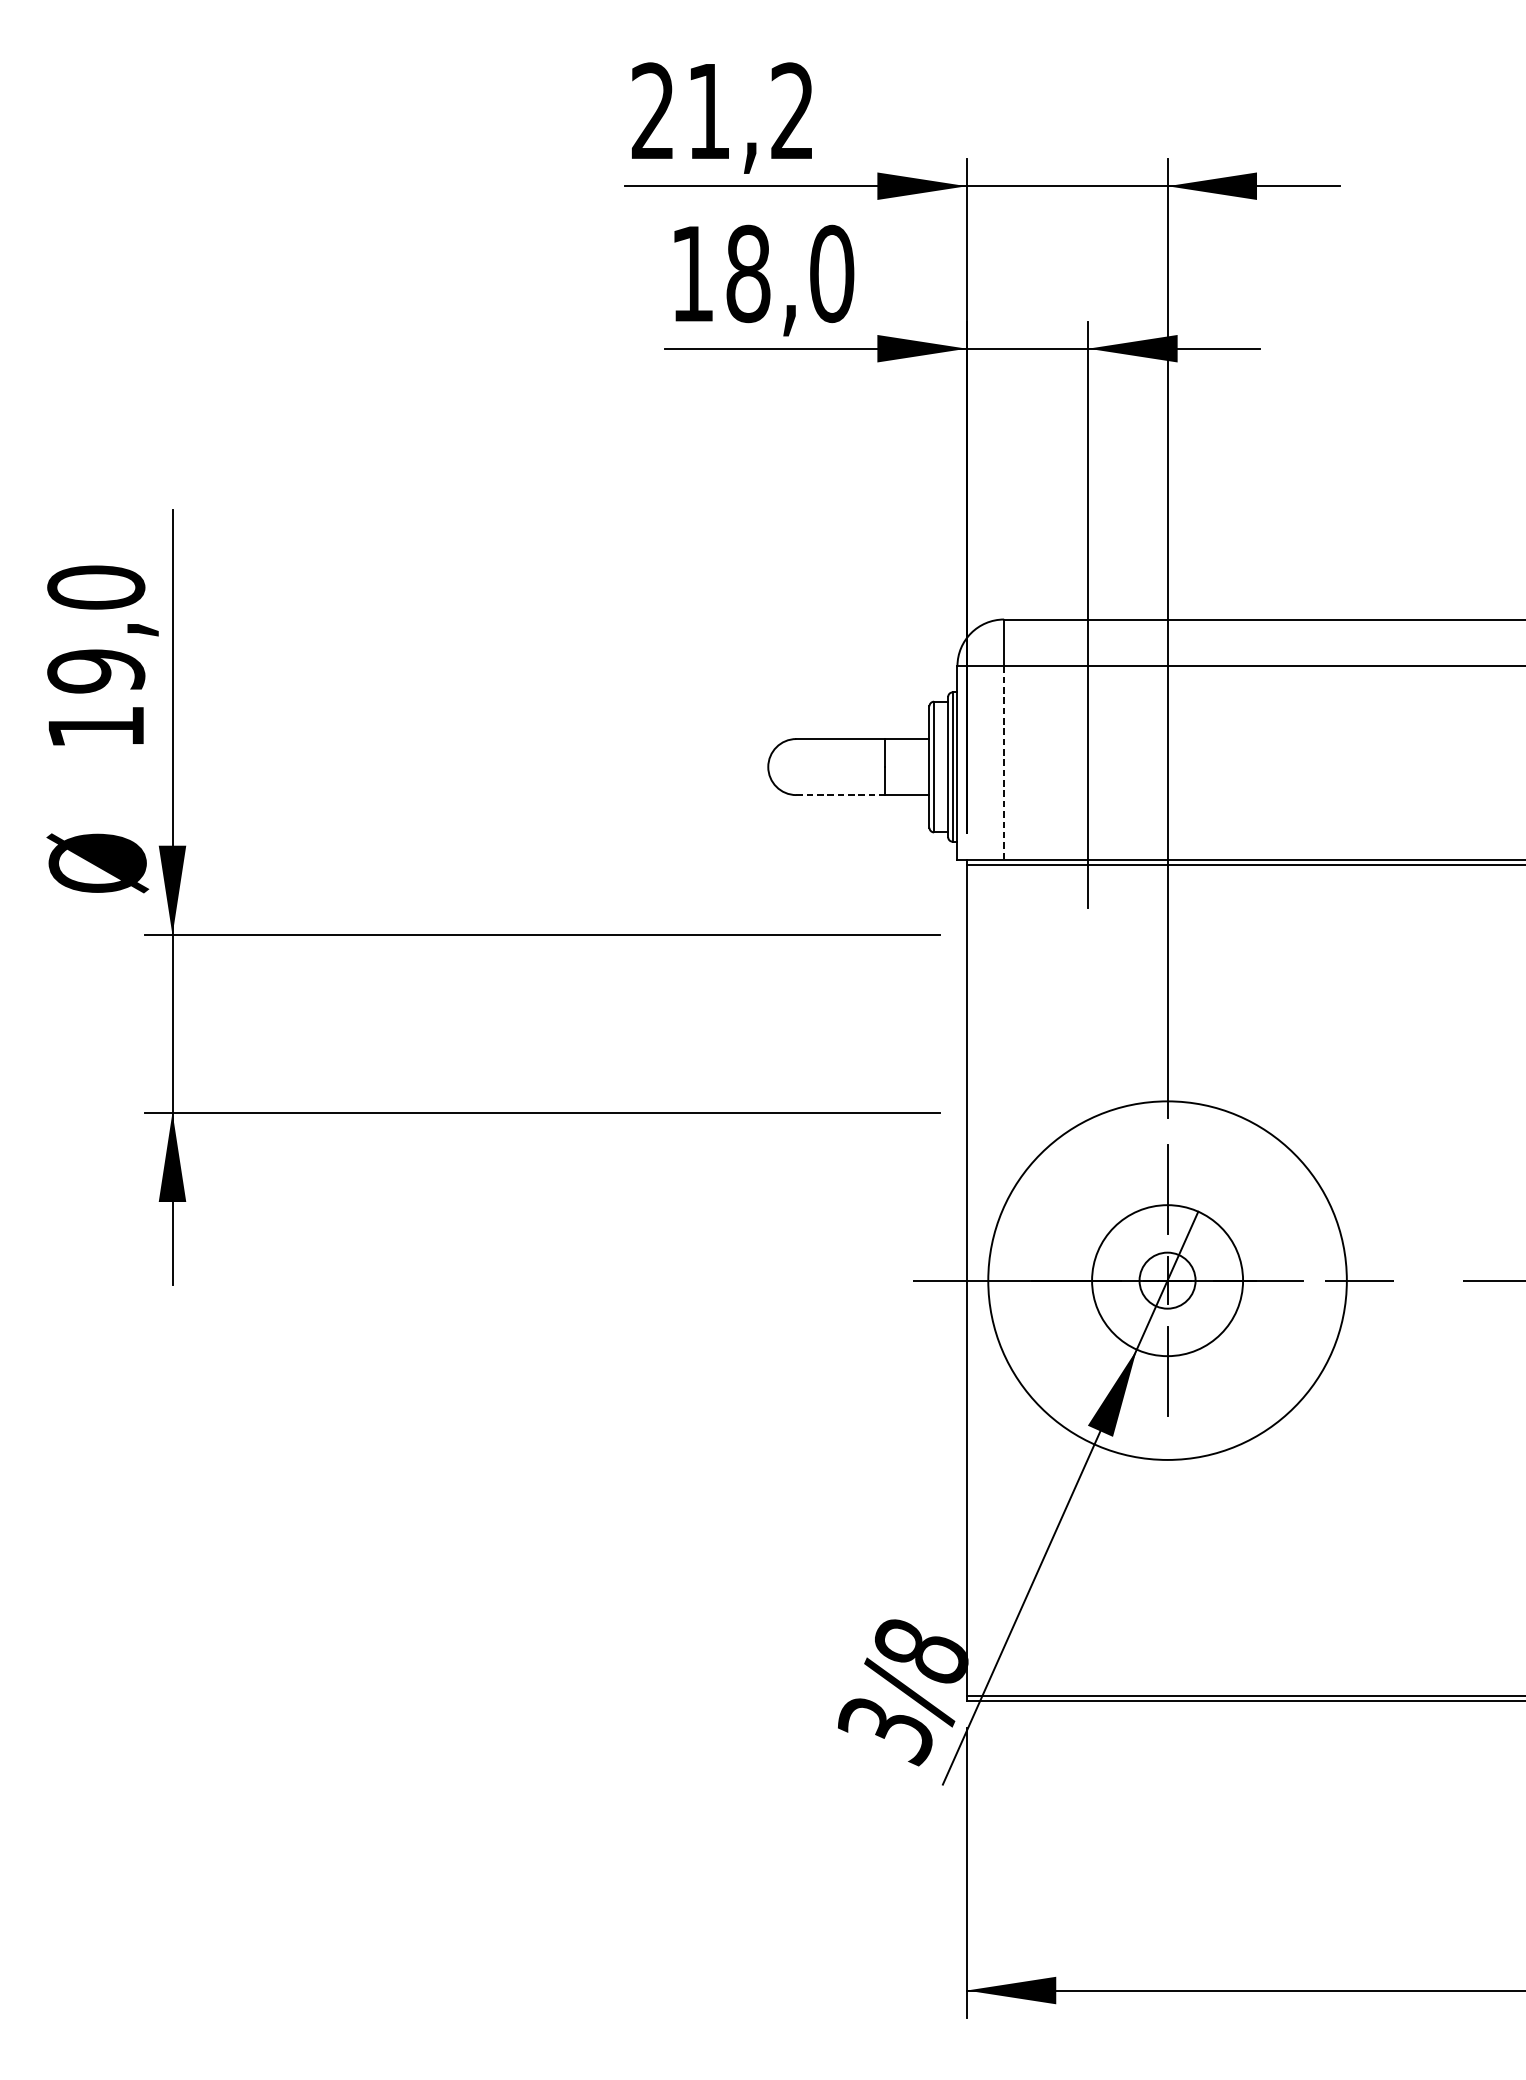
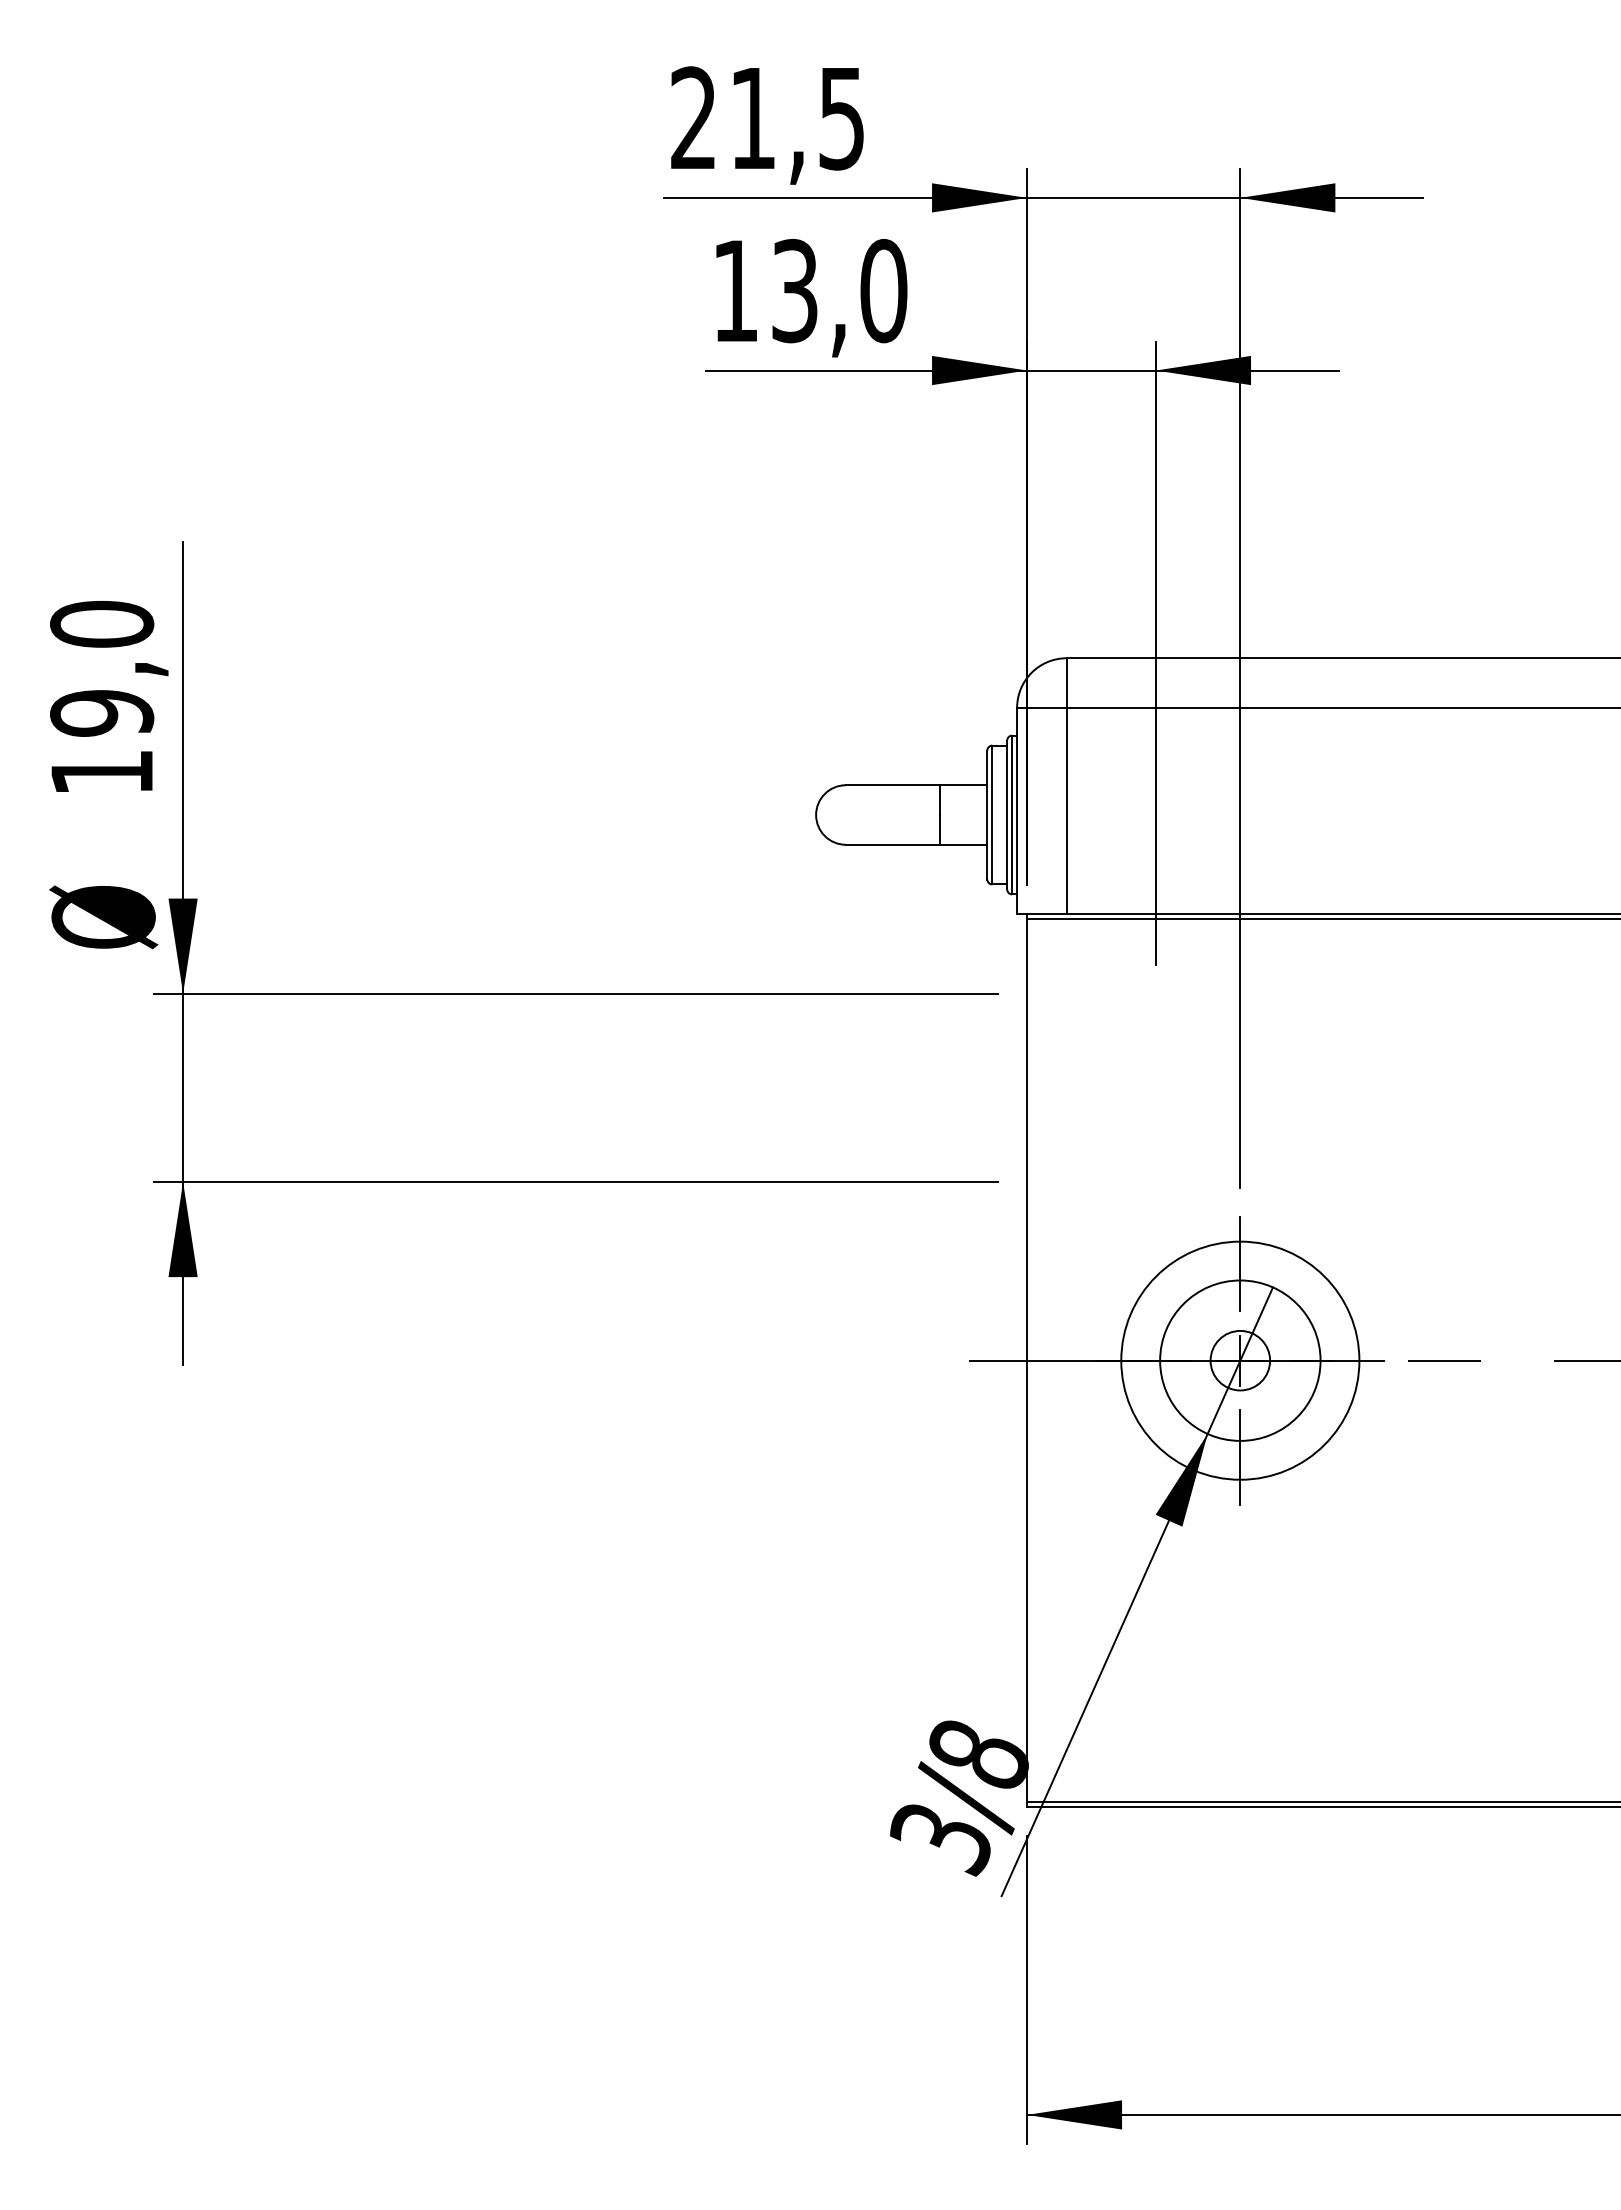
text: (792, 111) -> (841, 118), 21,2 -> 21,5
text: (747, 274) -> (794, 291), 18,0 -> 13,0
line: (1003, 763) -> (1066, 811), dashed -> solid
line: (841, 794) -> (893, 844), dashed -> solid
circle: (1167, 1280) -> (1240, 1360), size x0.62

